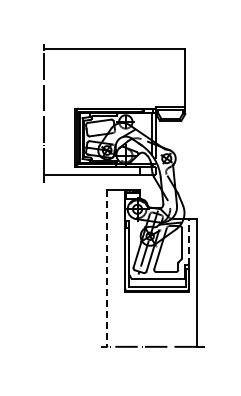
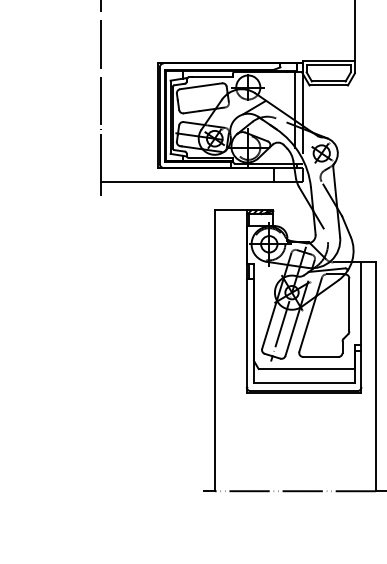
line: (188, 242) -> (360, 303), dashed -> solid
line: (107, 269) -> (215, 352), dashed -> solid

